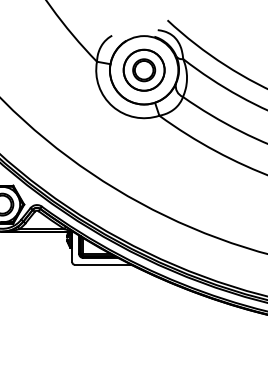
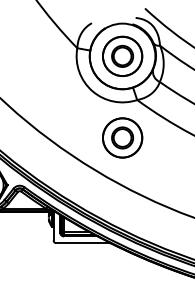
part: (143, 154) -> (121, 137), added

